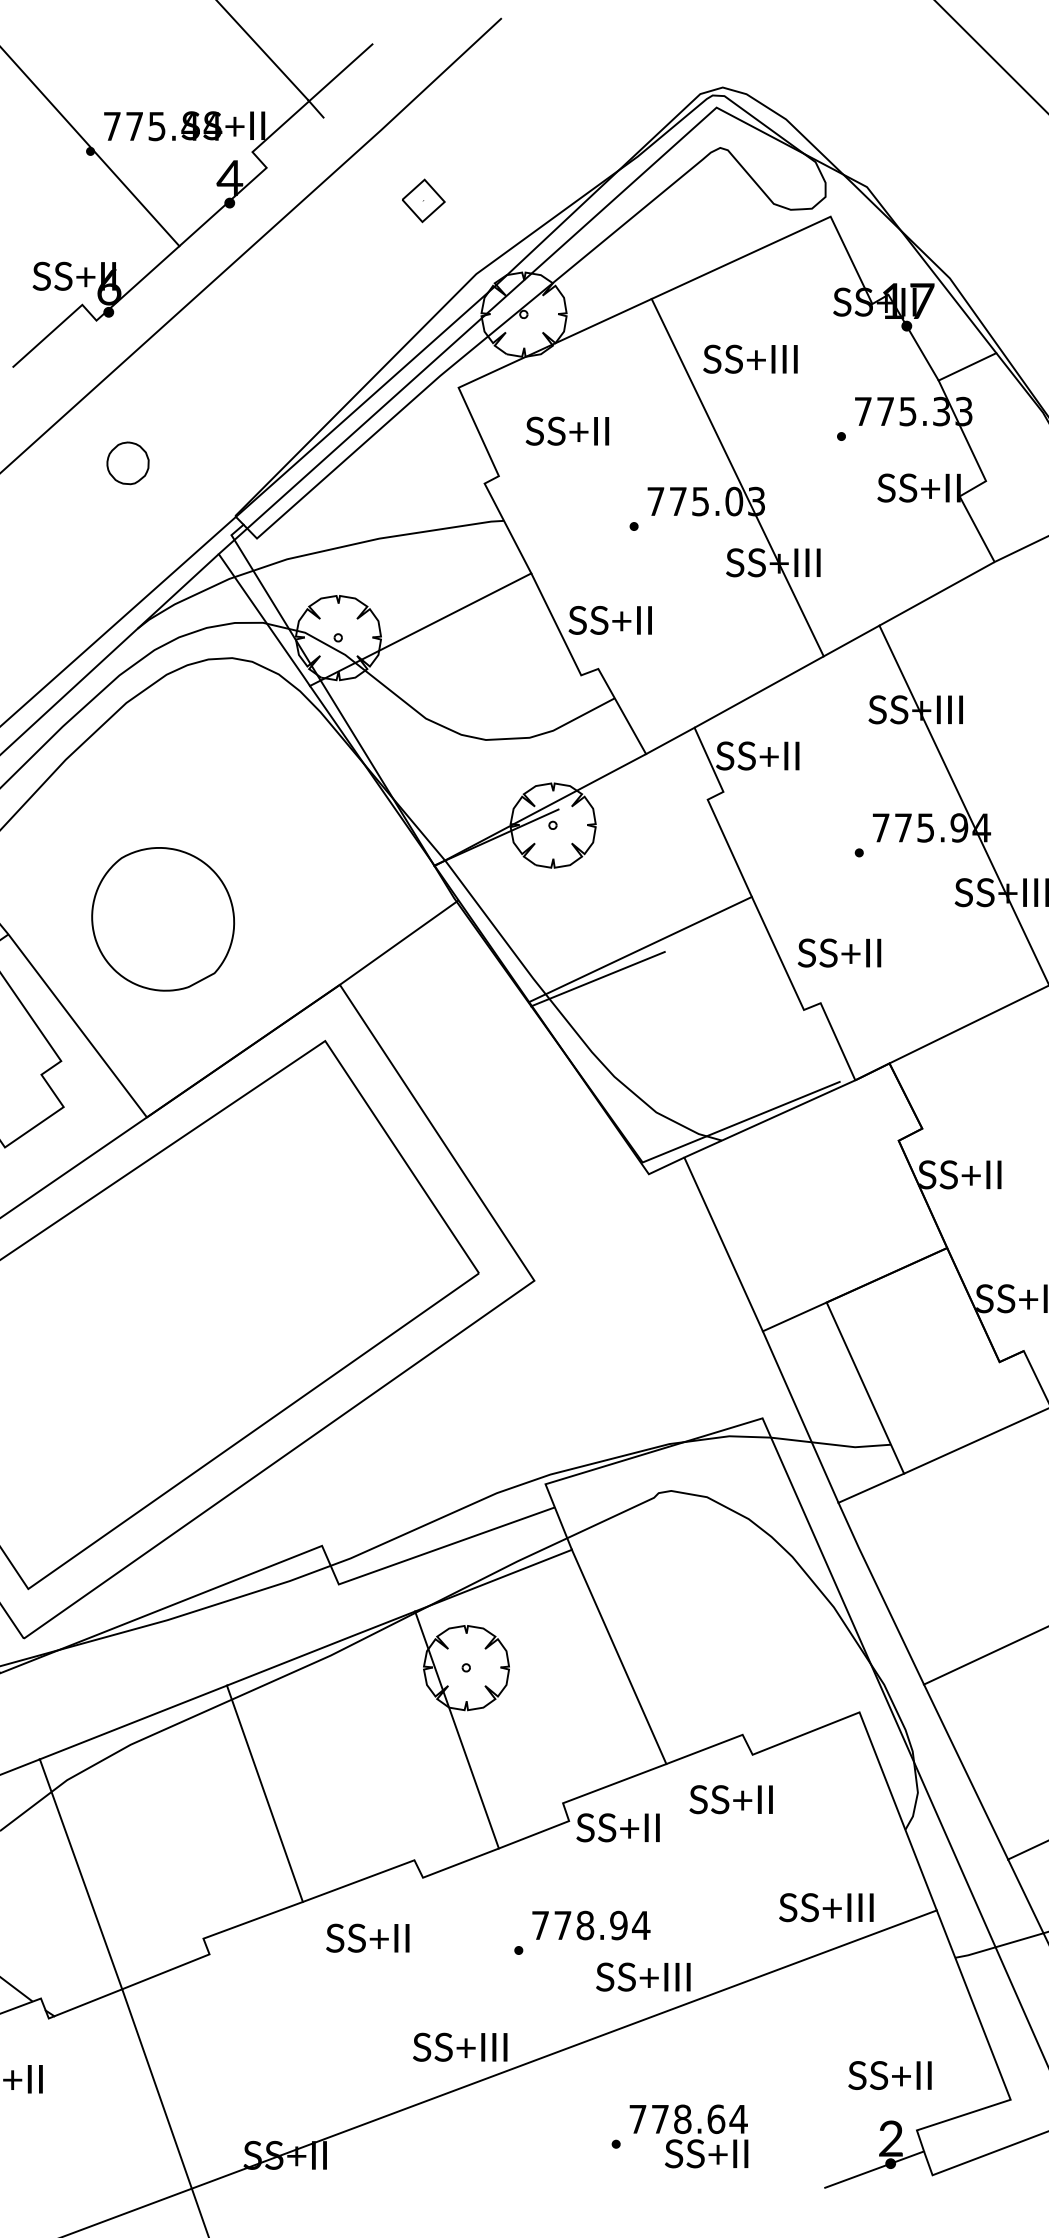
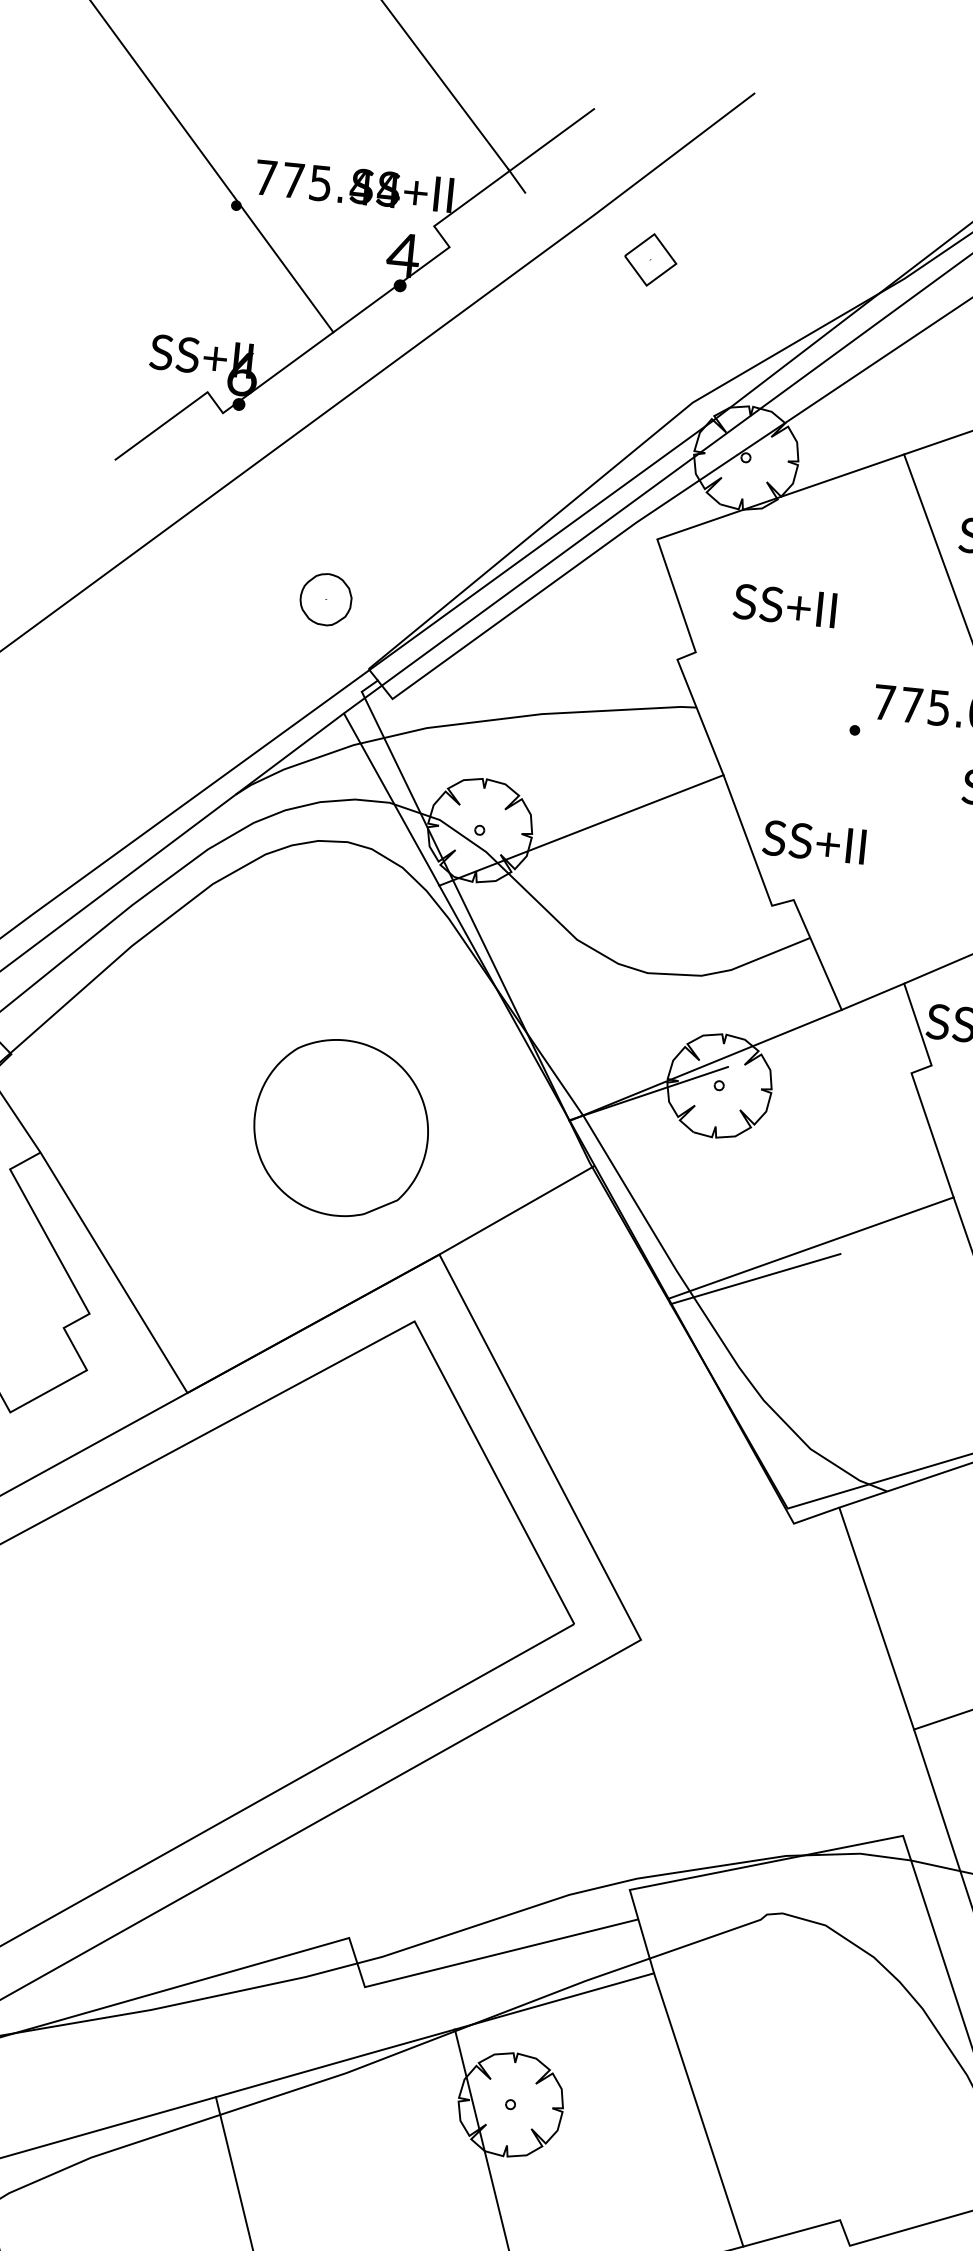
part: (423, 200) -> (650, 259), moved
part: (127, 463) -> (325, 599), moved
part: (163, 919) -> (341, 1128), moved

